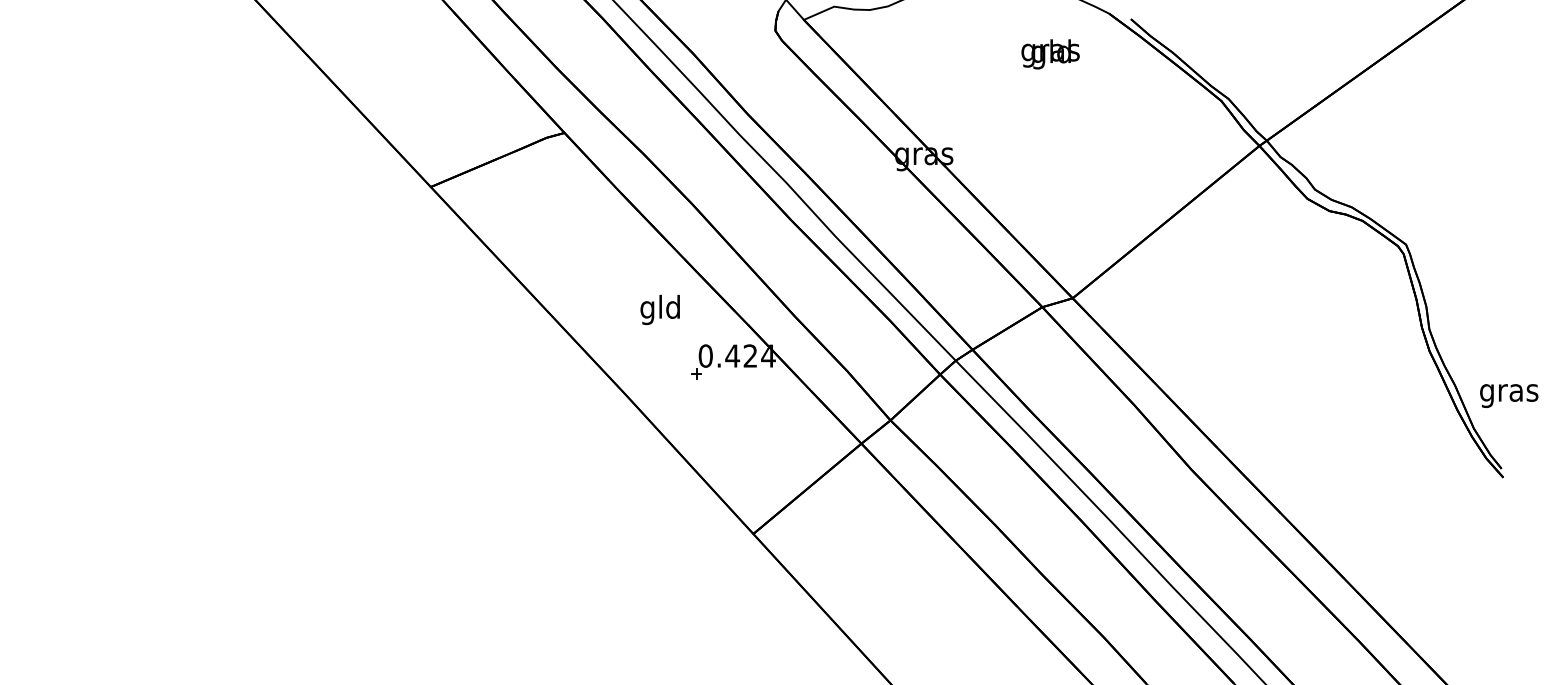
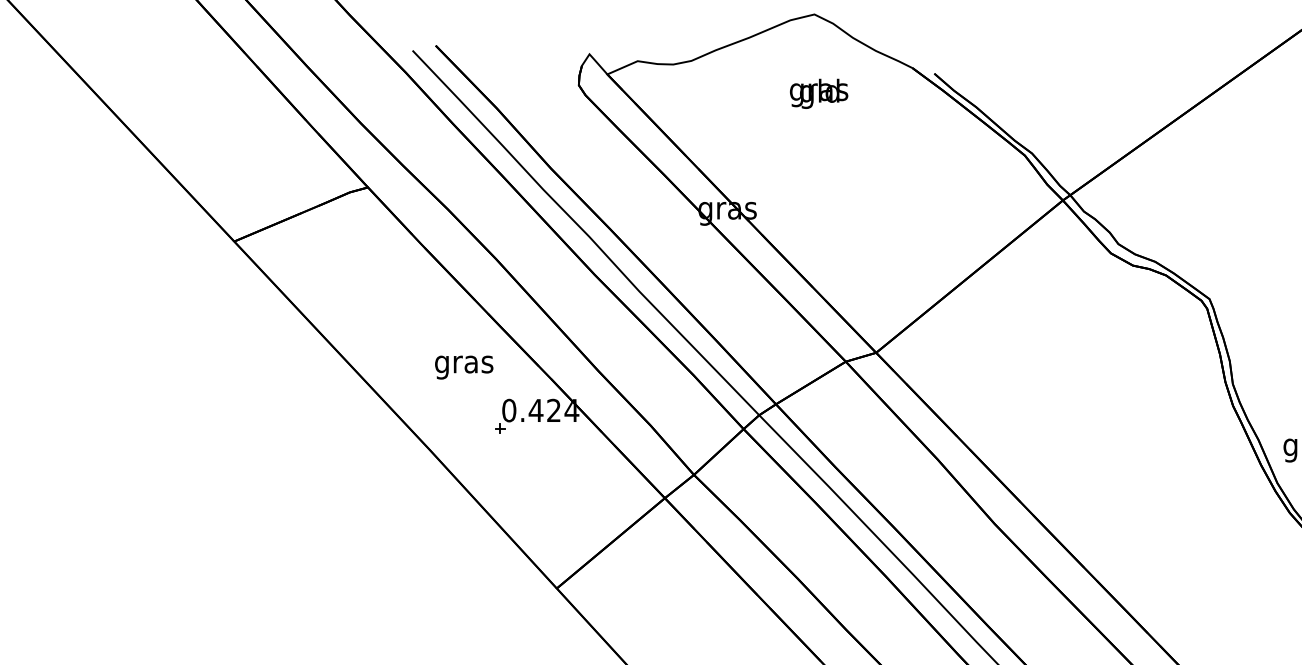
text: (1050, 54) -> (818, 94), moved
text: (660, 309) -> (463, 364), gld -> gras

